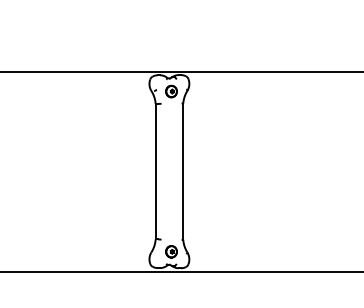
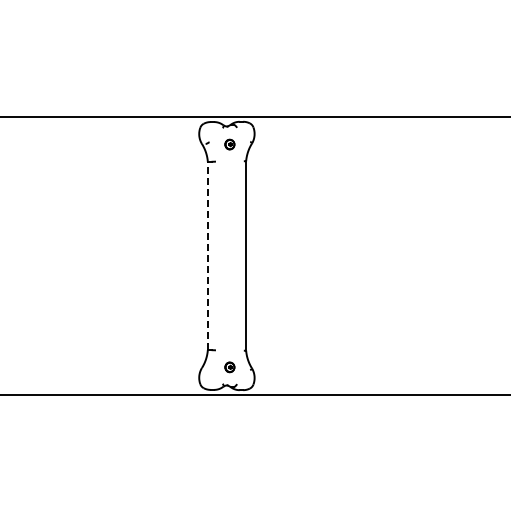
part: (171, 91) -> (229, 144), size x0.6
line: (155, 171) -> (207, 255), solid -> dashed
part: (171, 251) -> (229, 367), size x0.6

